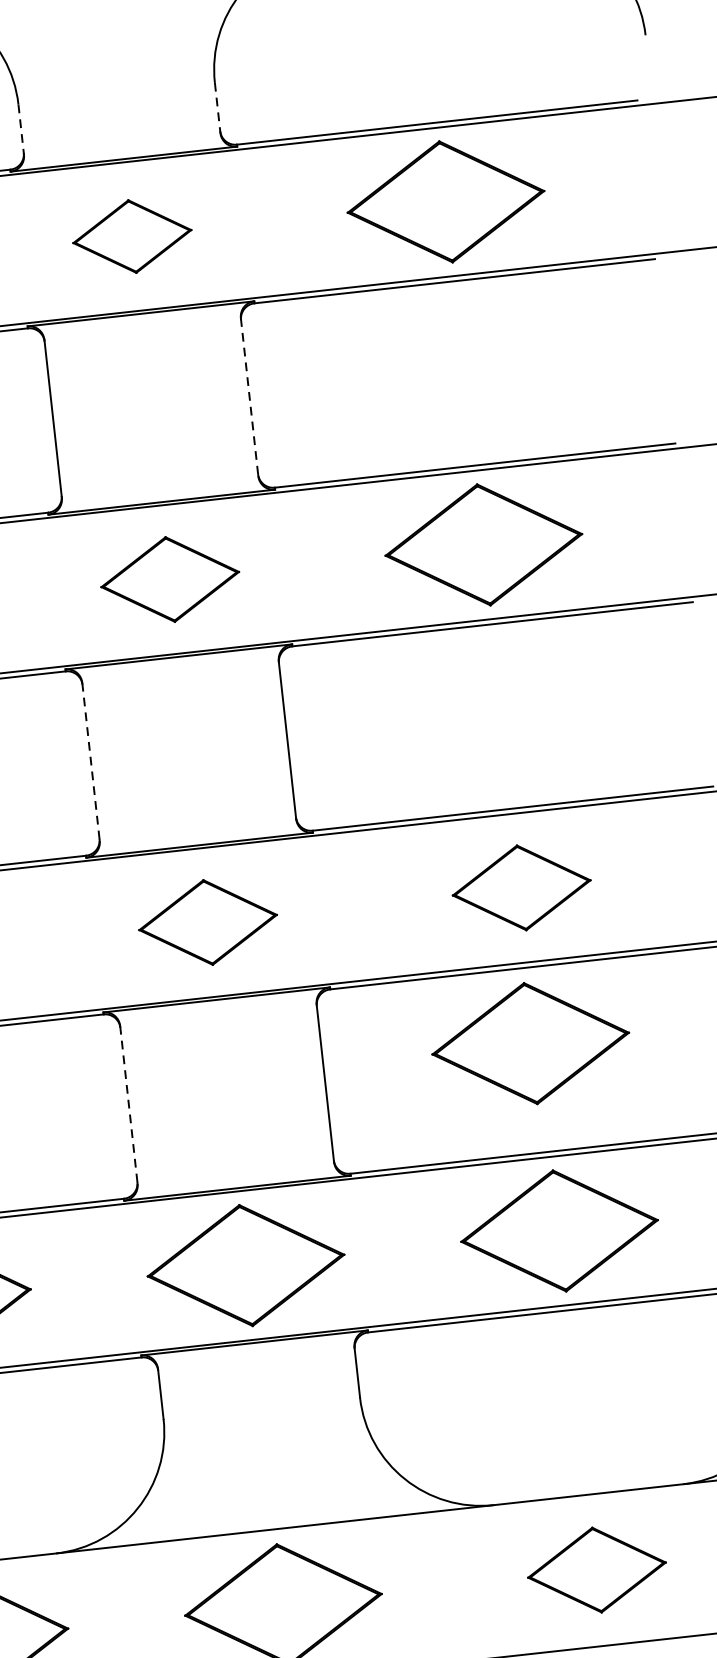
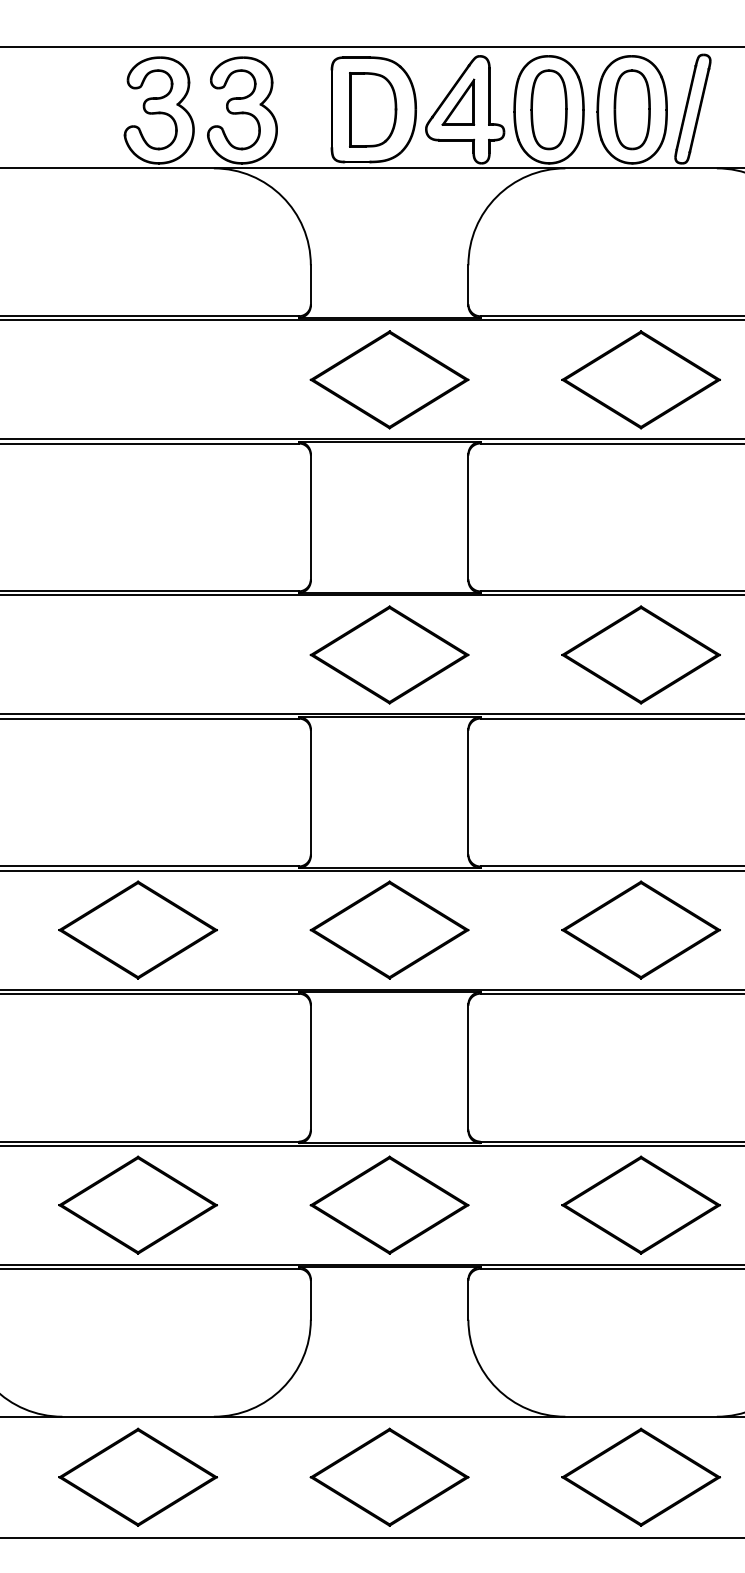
line: (217, 109) -> (468, 286), dashed -> solid
line: (20, 130) -> (310, 286), dashed -> solid
part: (132, 236) -> (389, 379), size x1.67
line: (249, 397) -> (468, 517), dashed -> solid
part: (170, 578) -> (389, 654), size x1.43
line: (90, 763) -> (310, 793), dashed -> solid
part: (520, 887) -> (640, 929), size x1.43
part: (207, 921) -> (389, 929), size x1.43
part: (530, 1042) -> (634, 1053), removed
line: (128, 1106) -> (310, 1068), dashed -> solid
part: (596, 1569) -> (640, 1476), size x1.43

